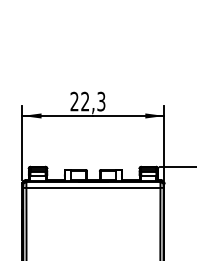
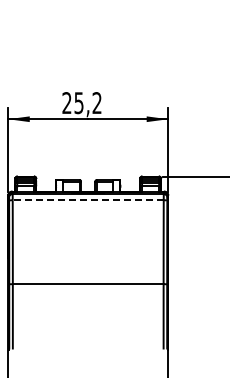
text: (92, 102) -> (87, 103), 22,3 -> 25,2
line: (93, 188) -> (88, 200), solid -> dashed

